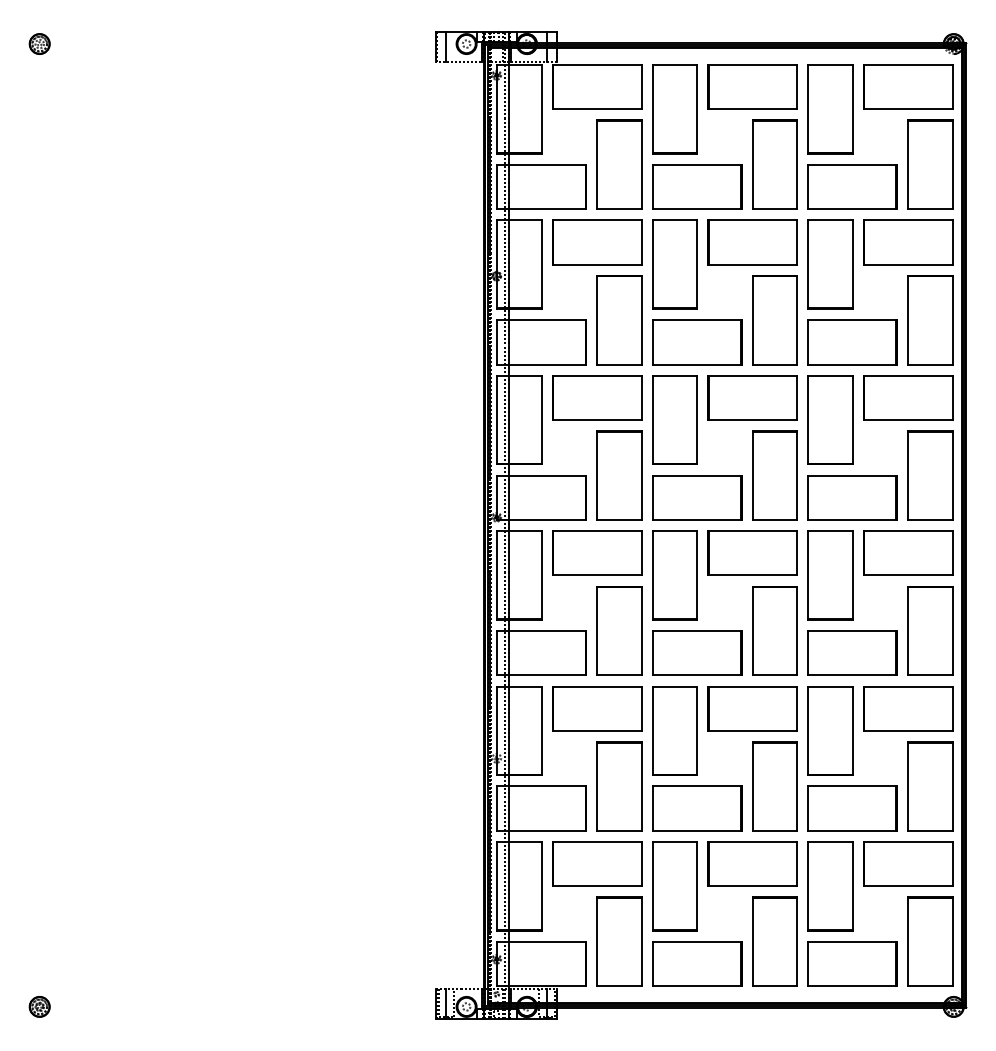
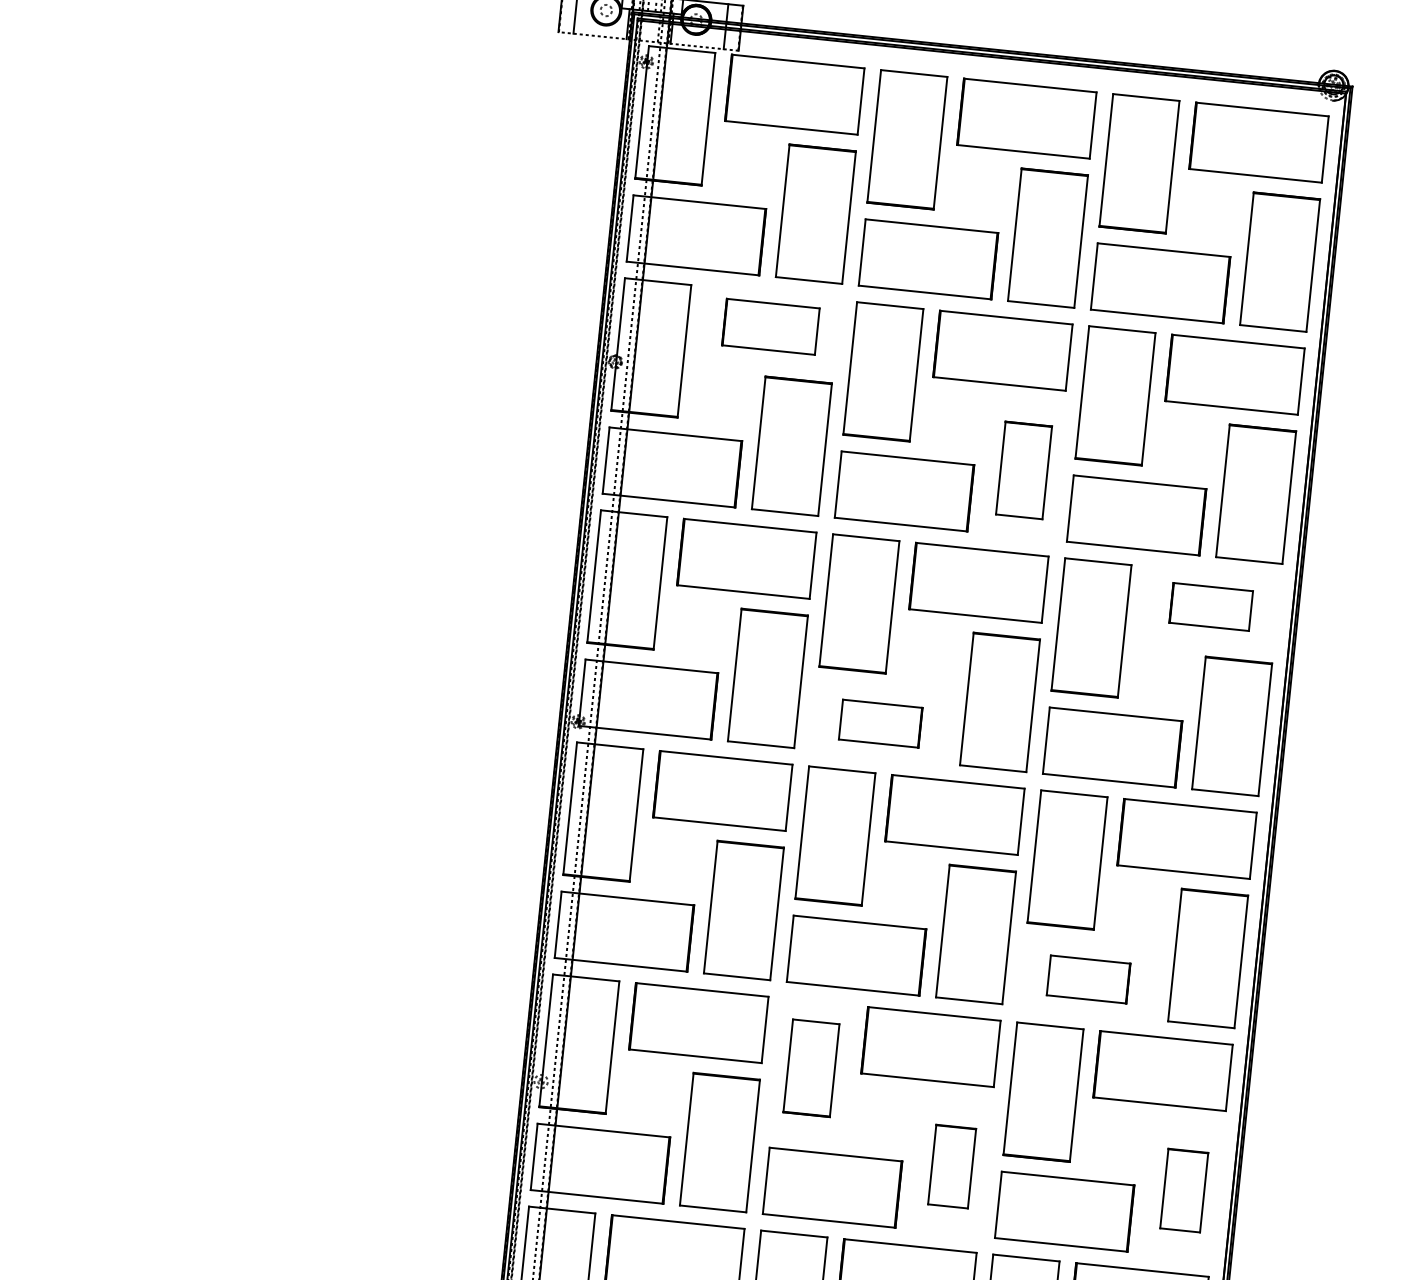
part: (597, 242) -> (771, 327), size x0.7
part: (774, 320) -> (1023, 470), size x0.7
part: (908, 397) -> (1211, 606), size x0.6
part: (697, 497) -> (881, 723), size x0.6
part: (852, 652) -> (1088, 978), size x0.6
part: (674, 730) -> (810, 1067), size x0.7
part: (774, 786) -> (951, 1166), size x0.6
part: (930, 786) -> (1184, 1190), size x0.6

